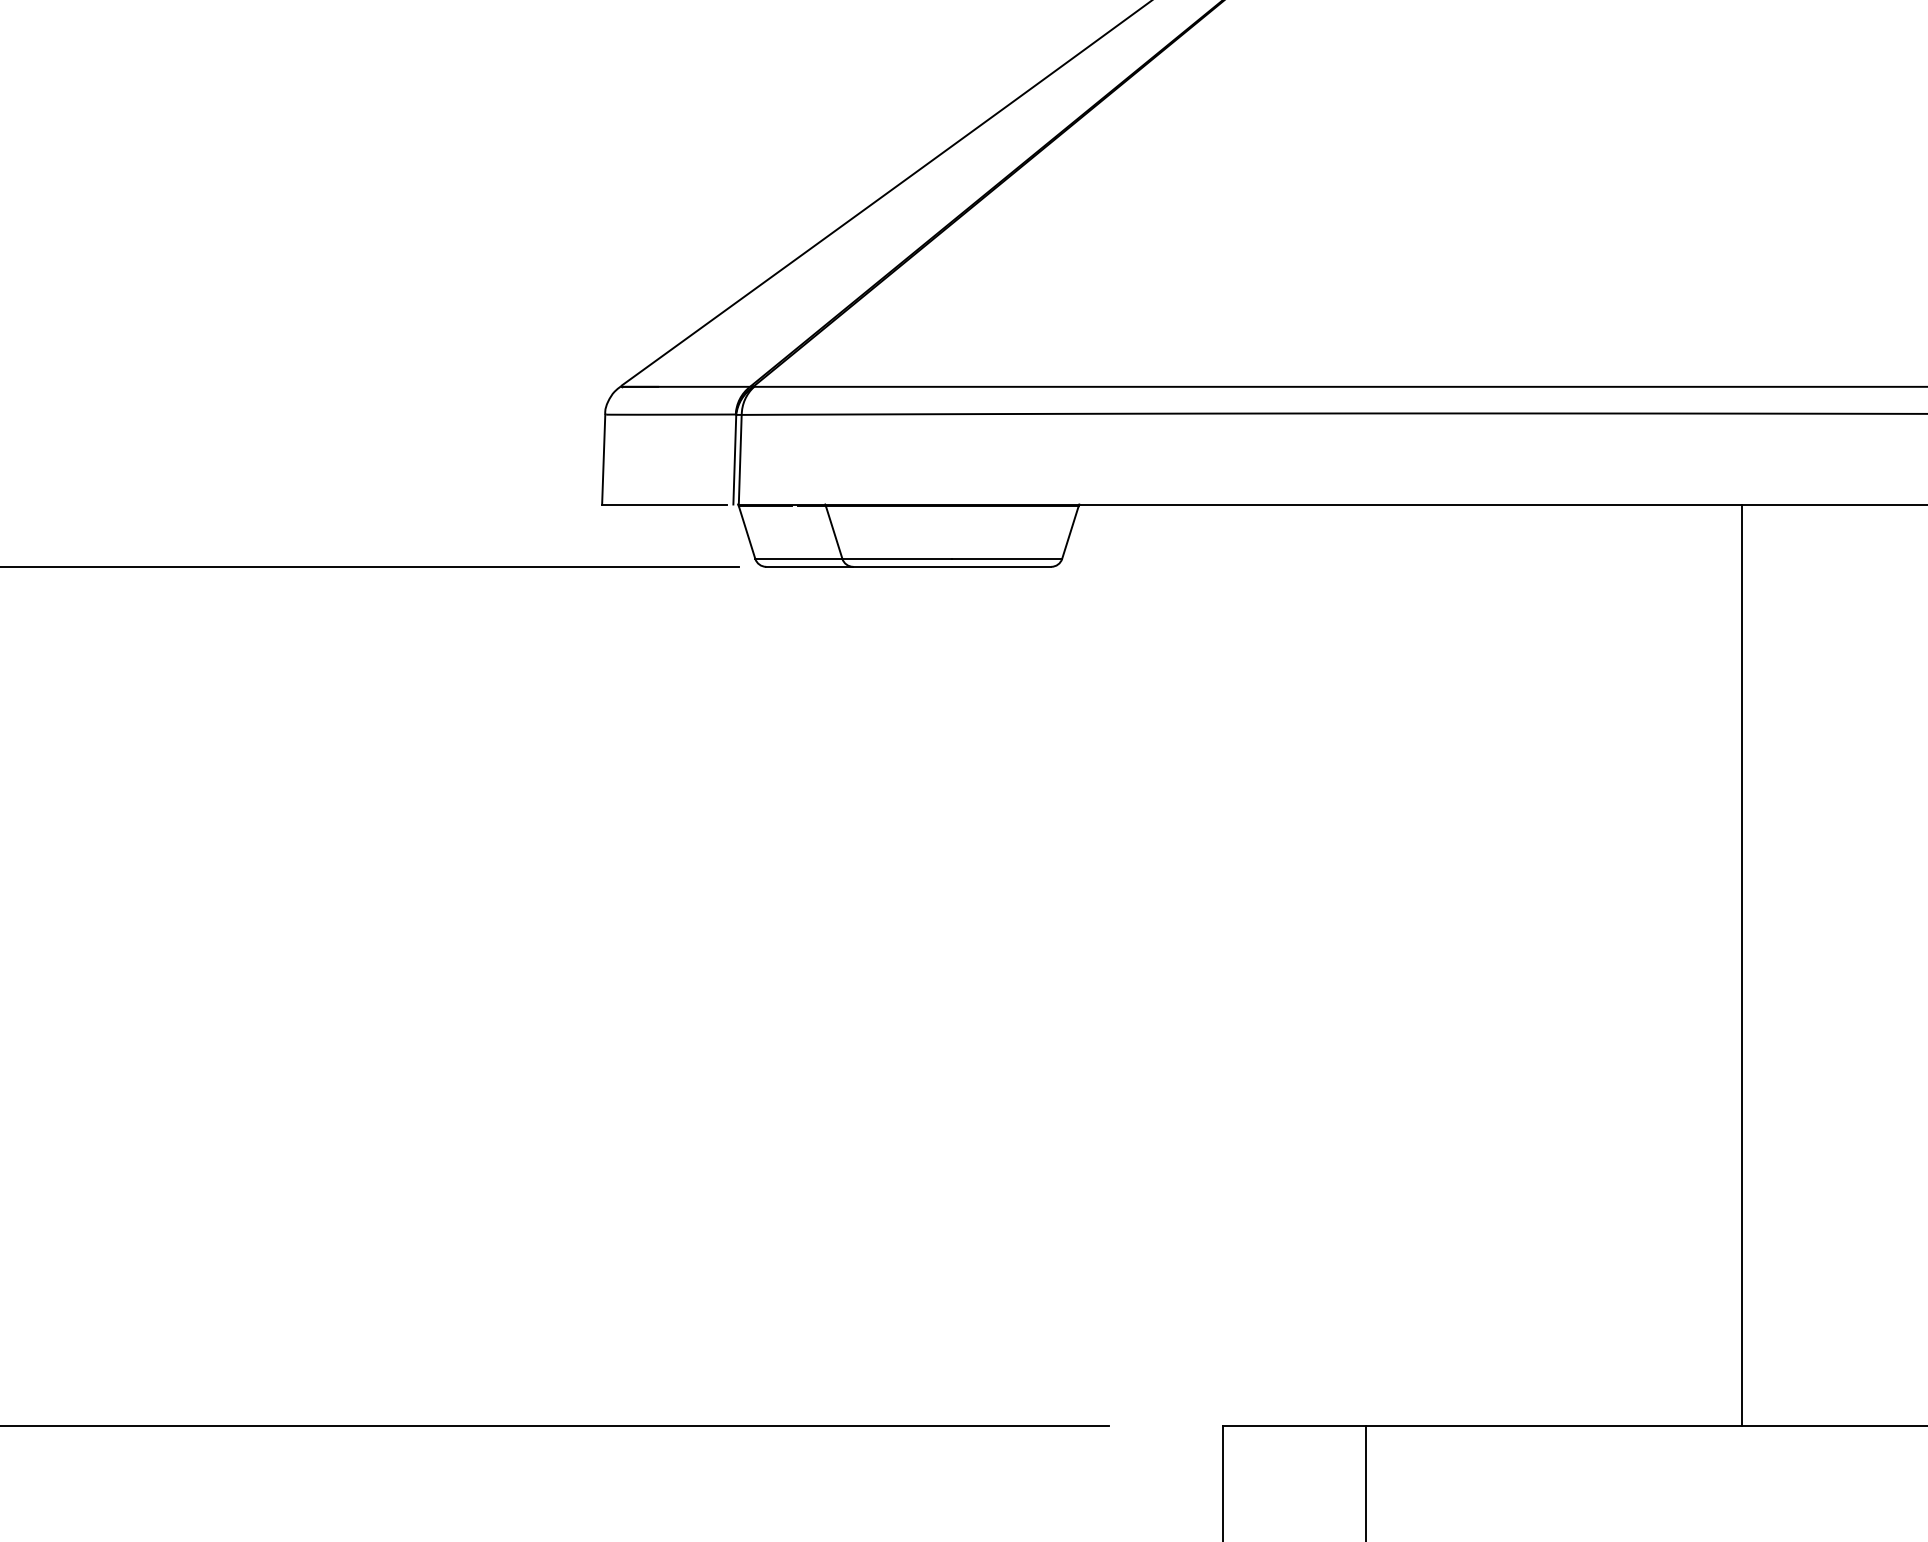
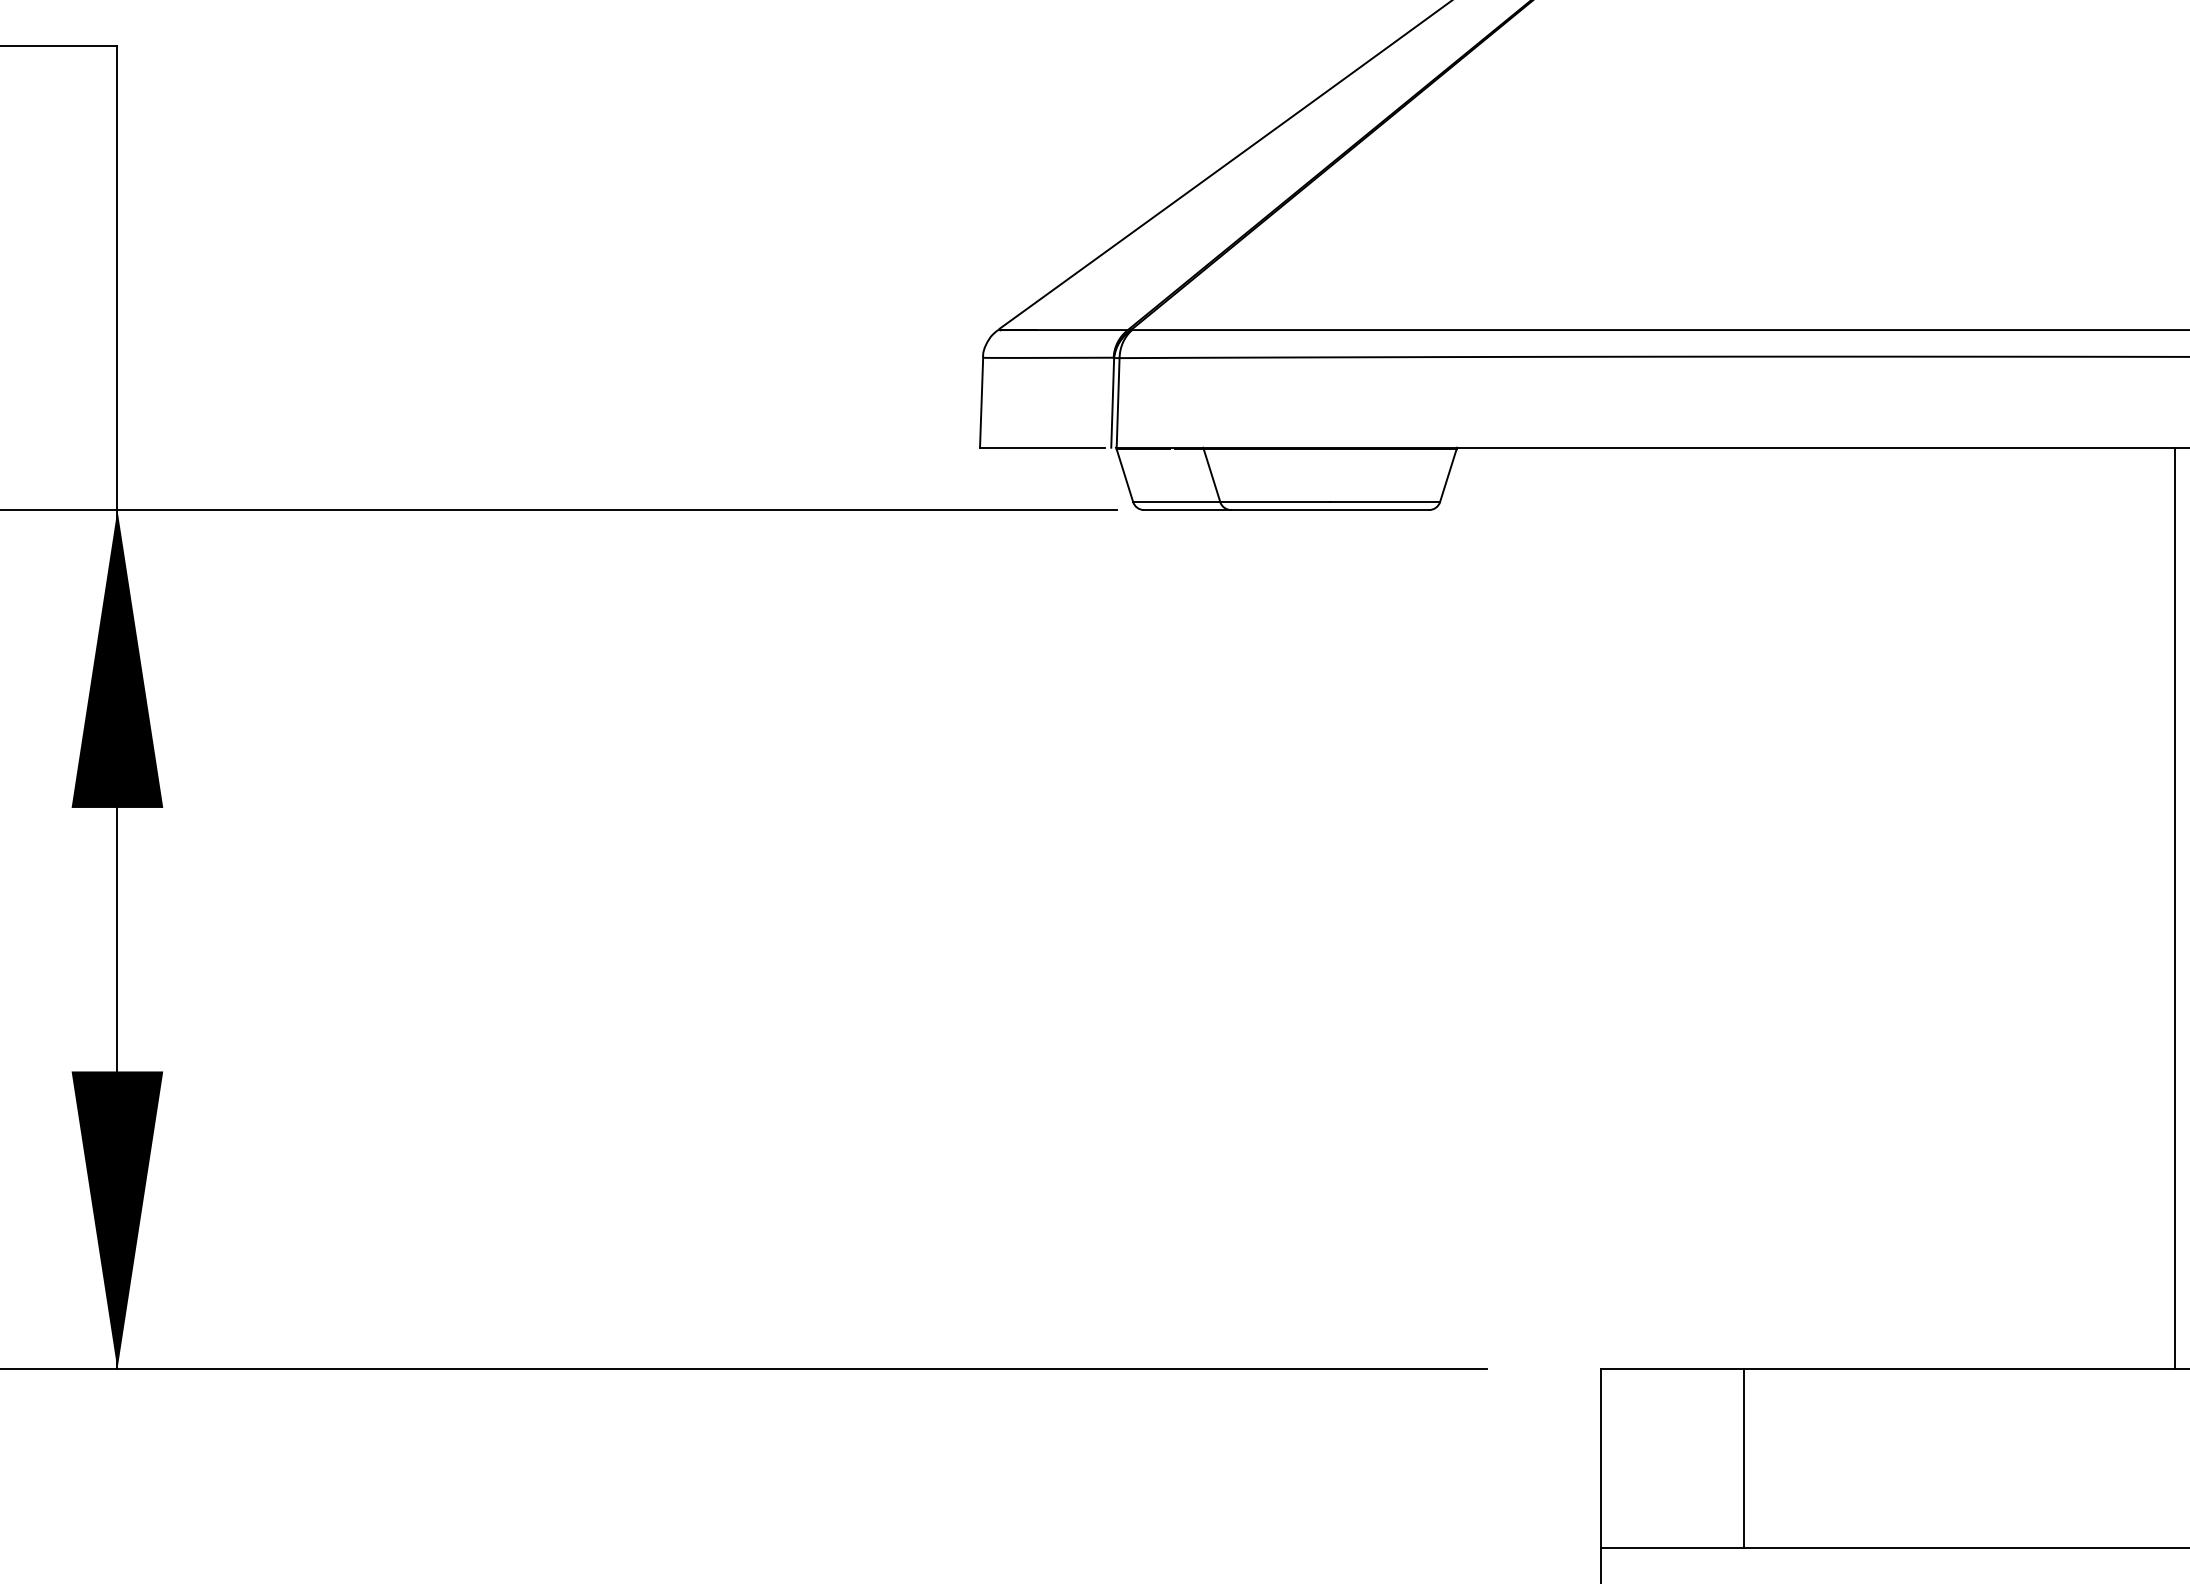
line: (1742, 965) -> (2175, 908), moved

